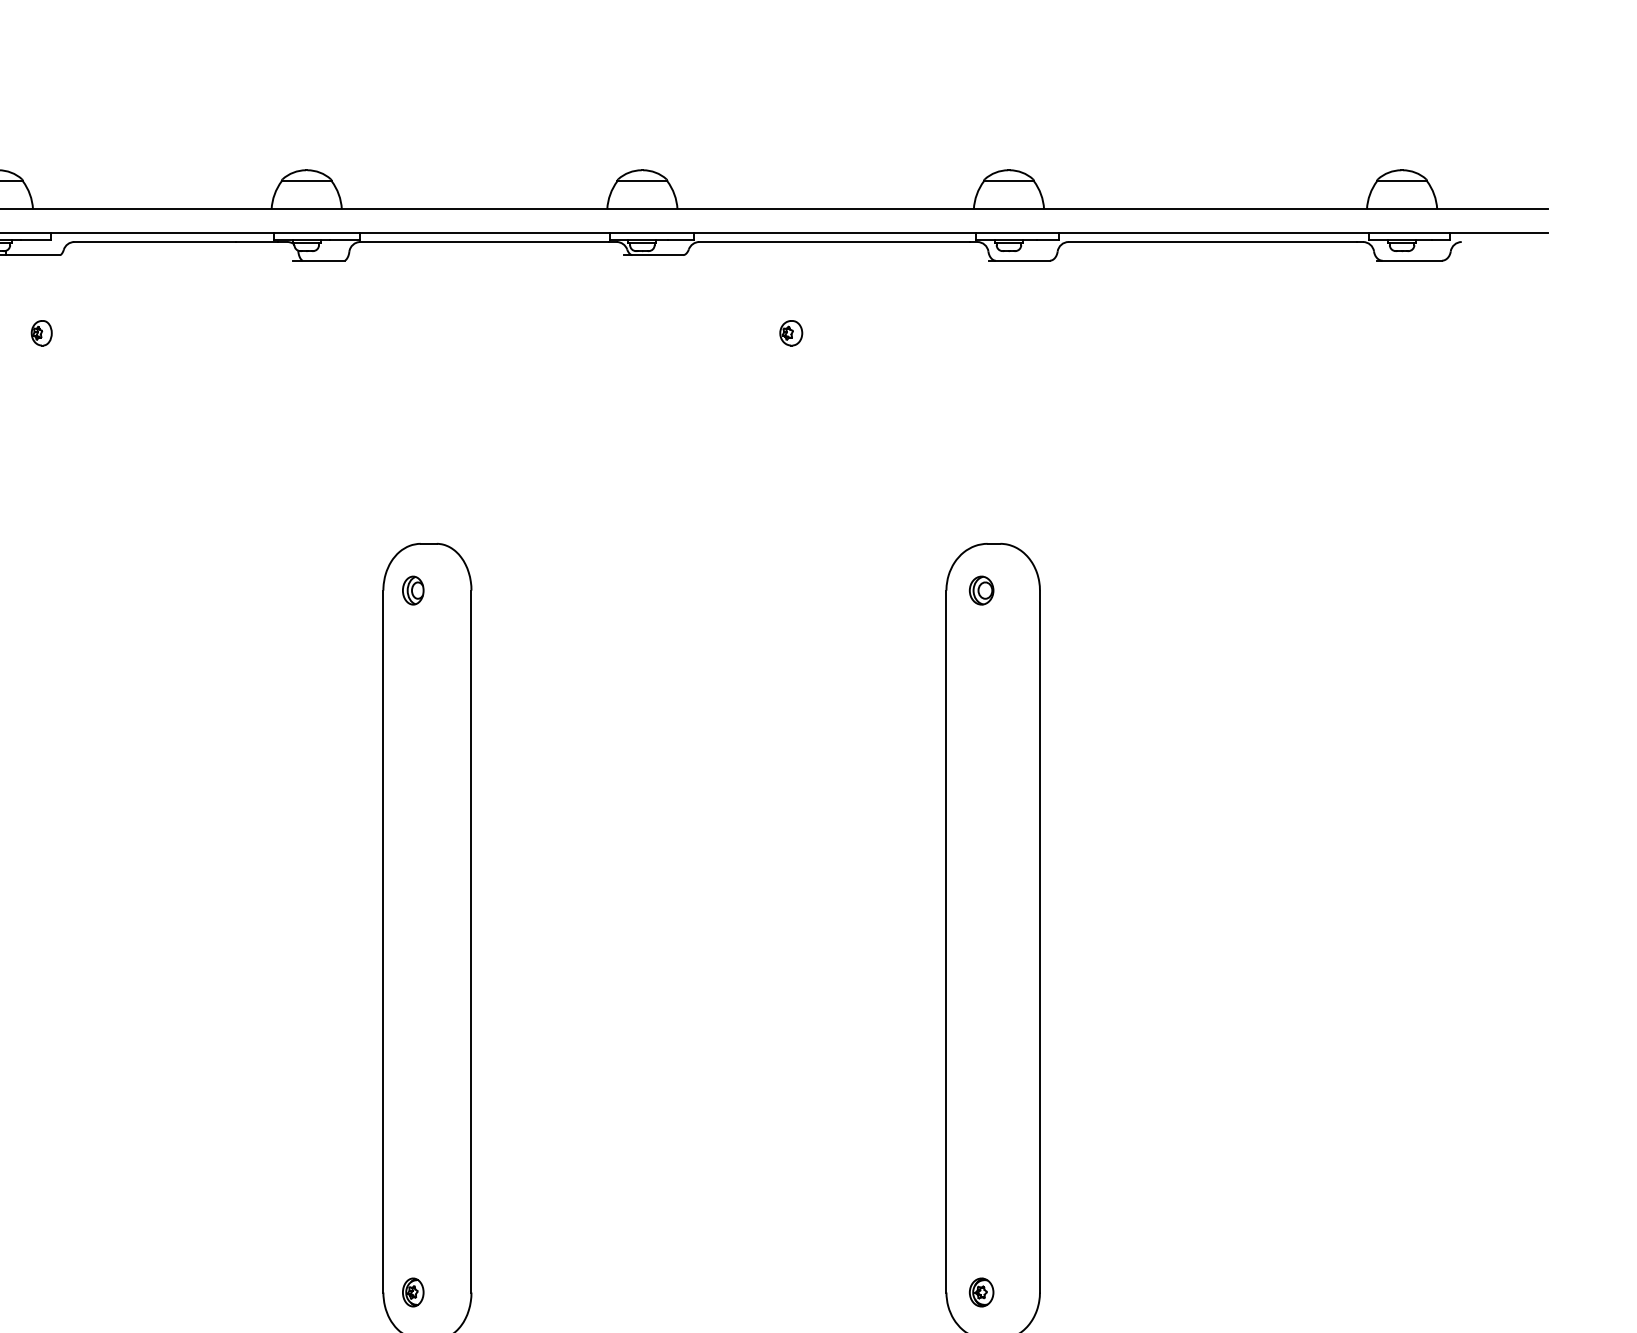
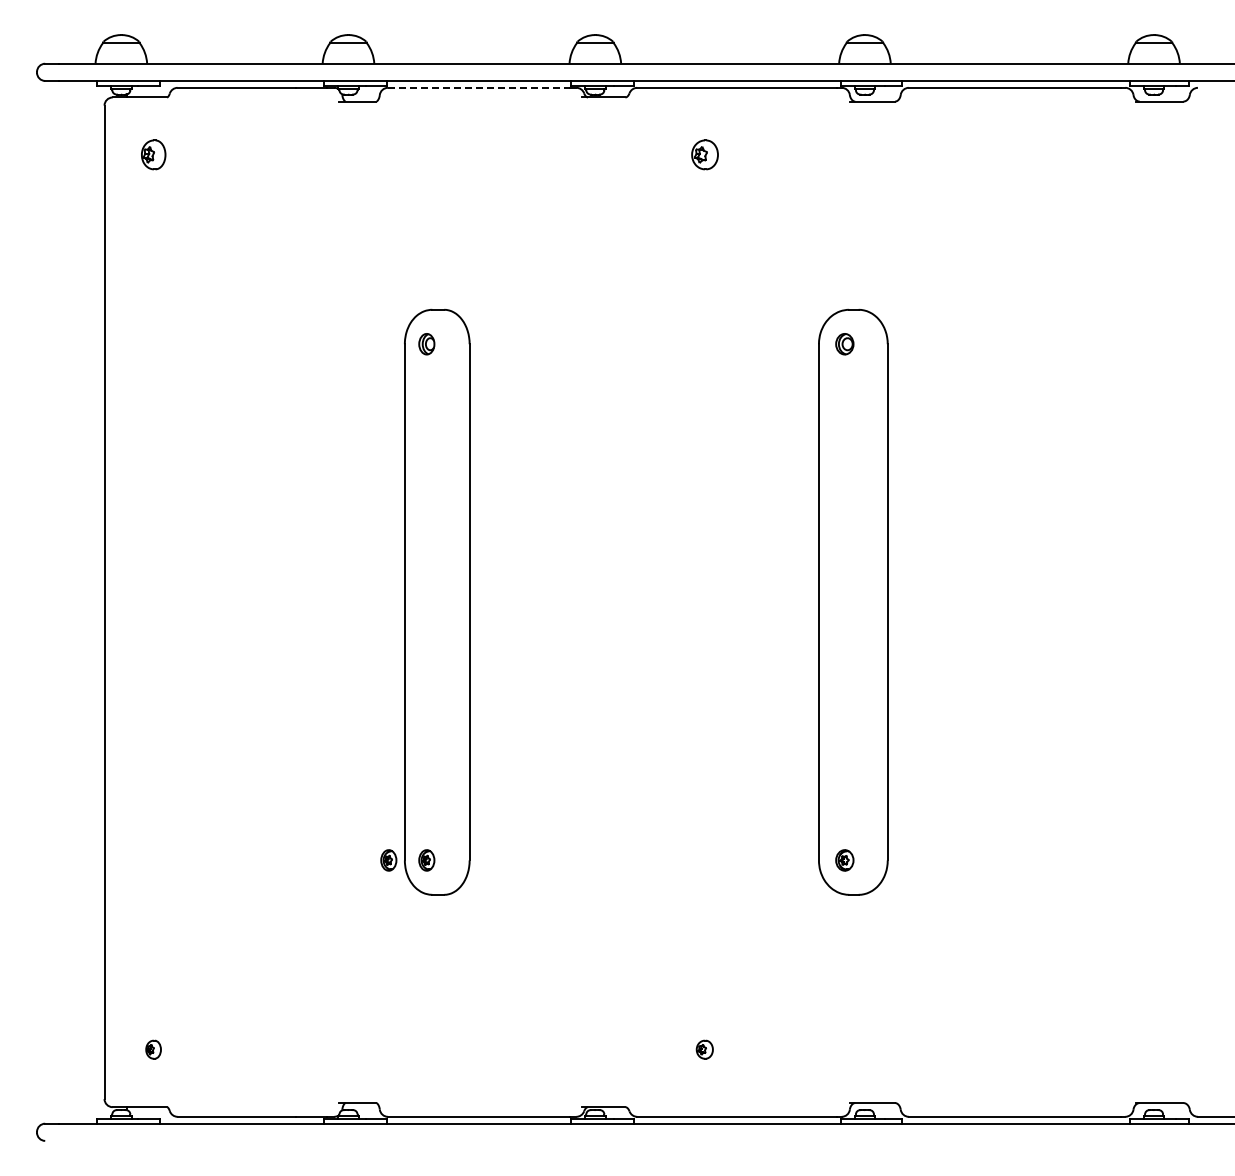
line: (484, 241) -> (479, 87), solid -> dashed
part: (41, 332) -> (153, 154), size x1.6
part: (790, 332) -> (704, 154), size x1.6
part: (361, 1292) -> (388, 860), added

